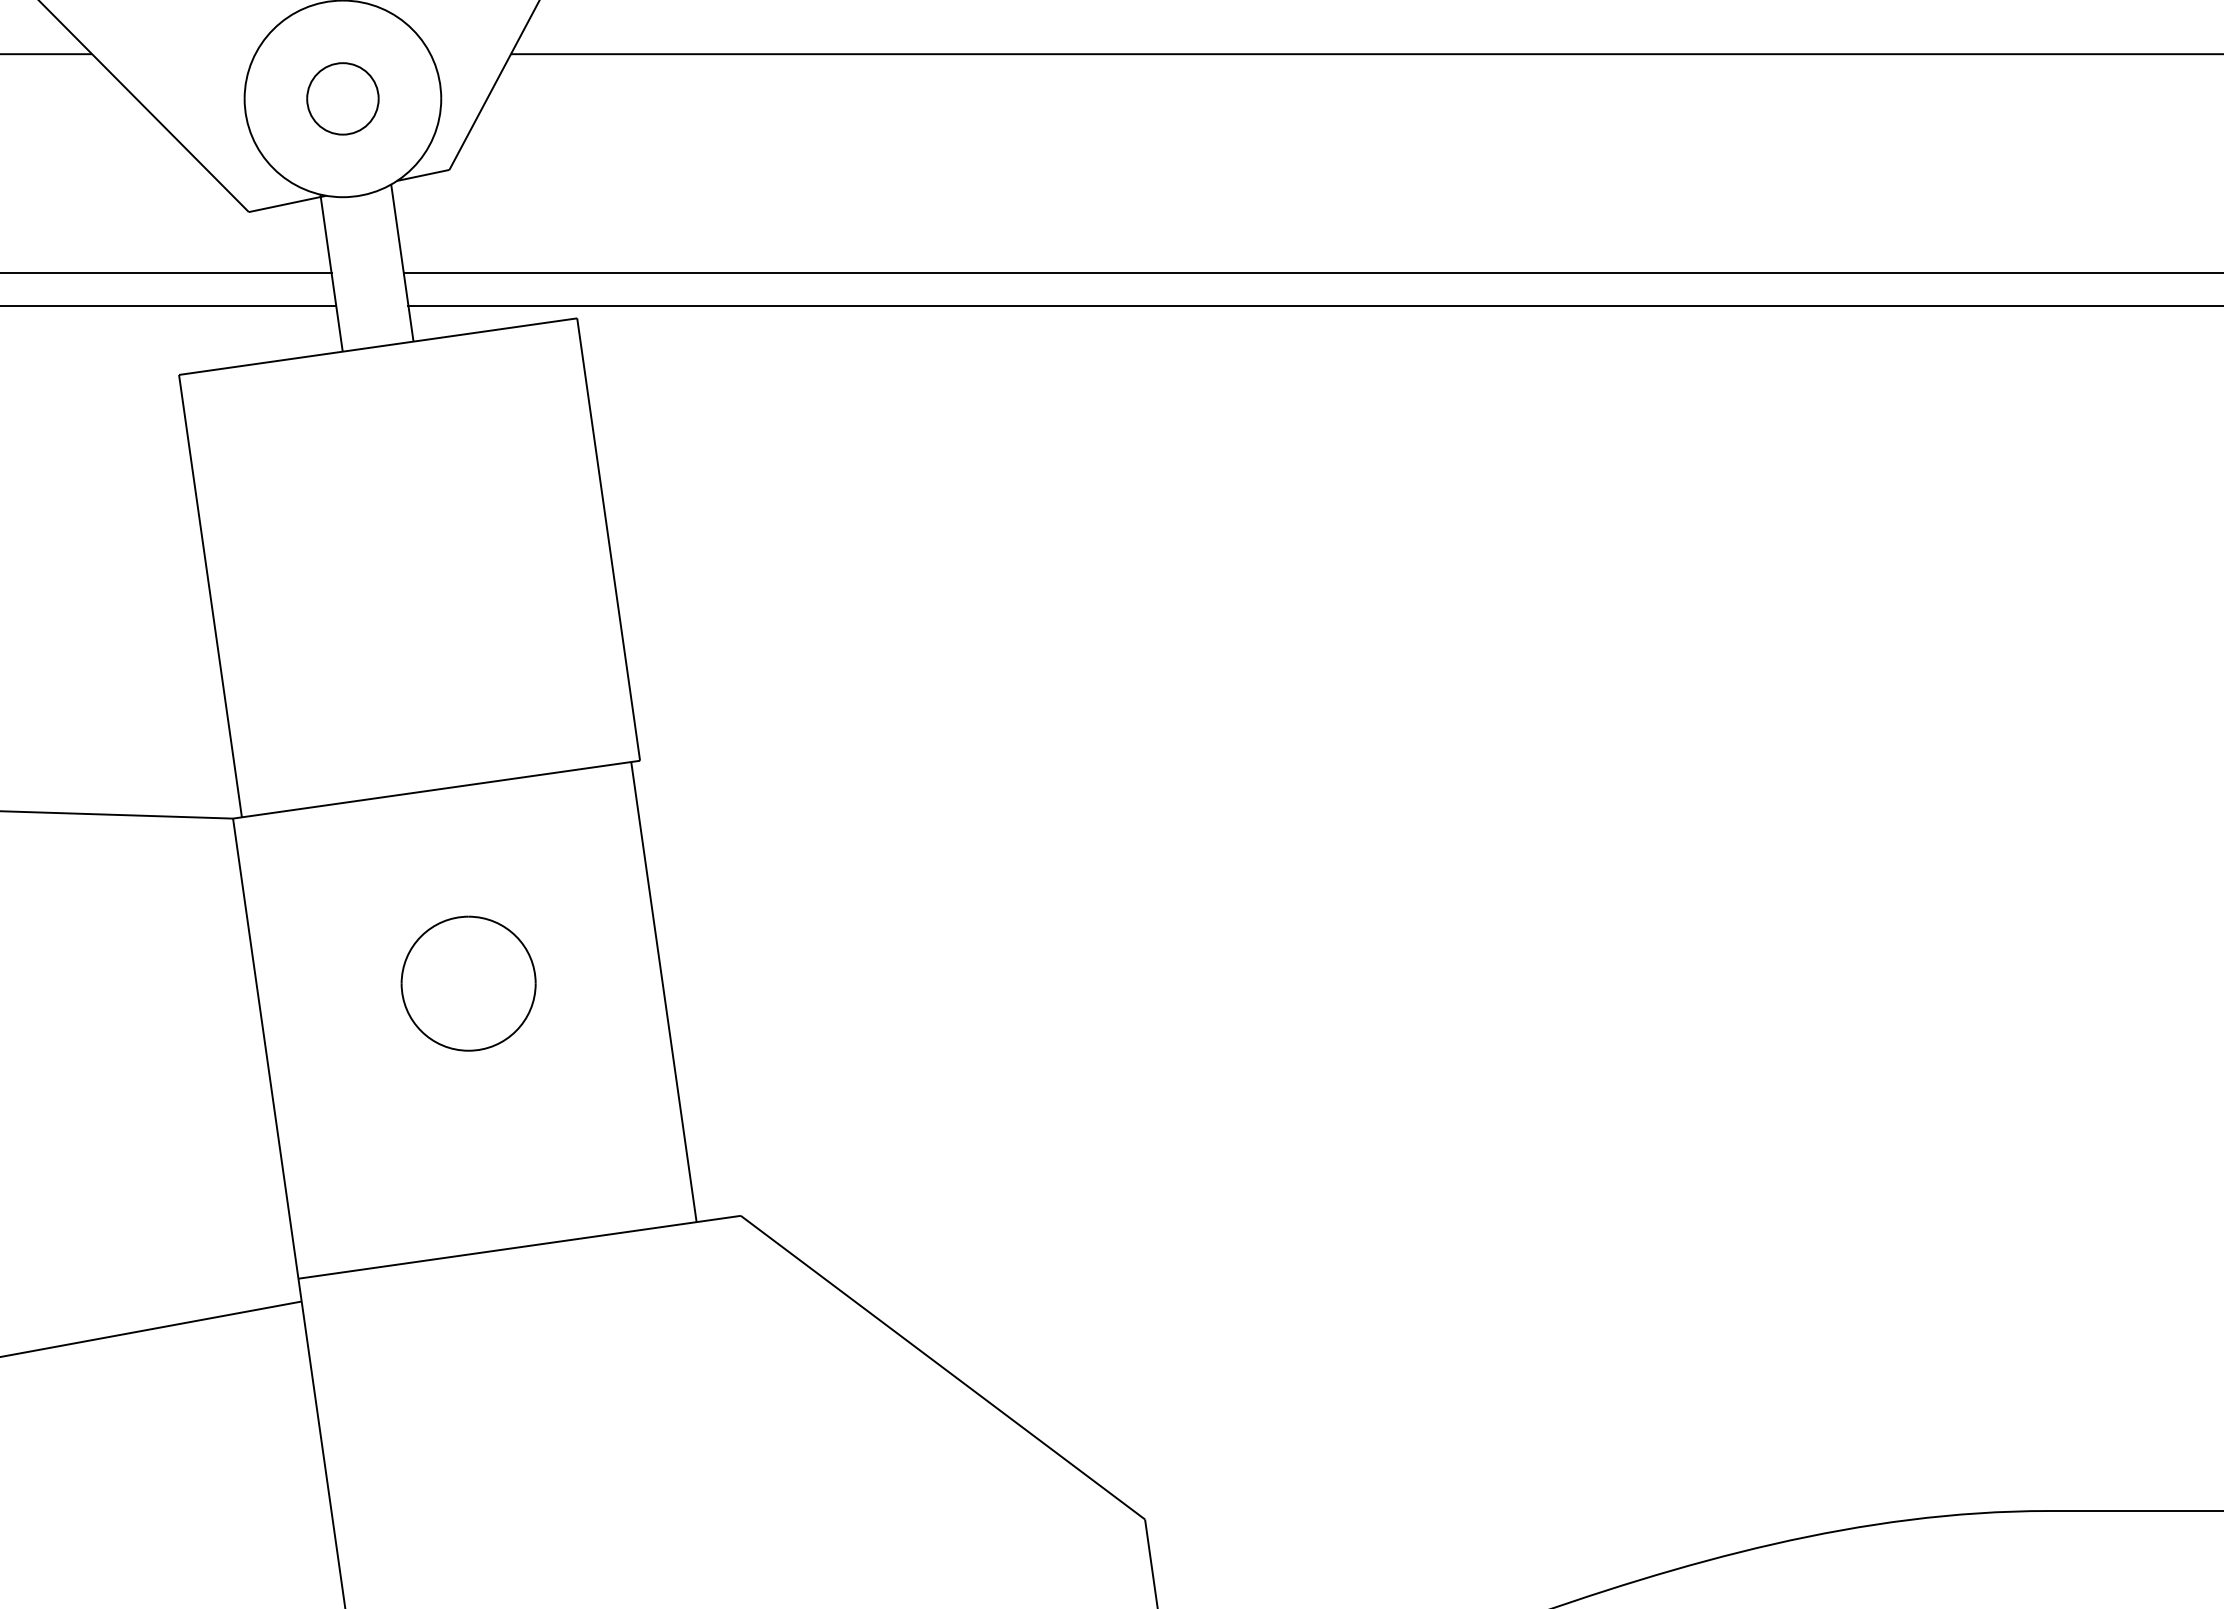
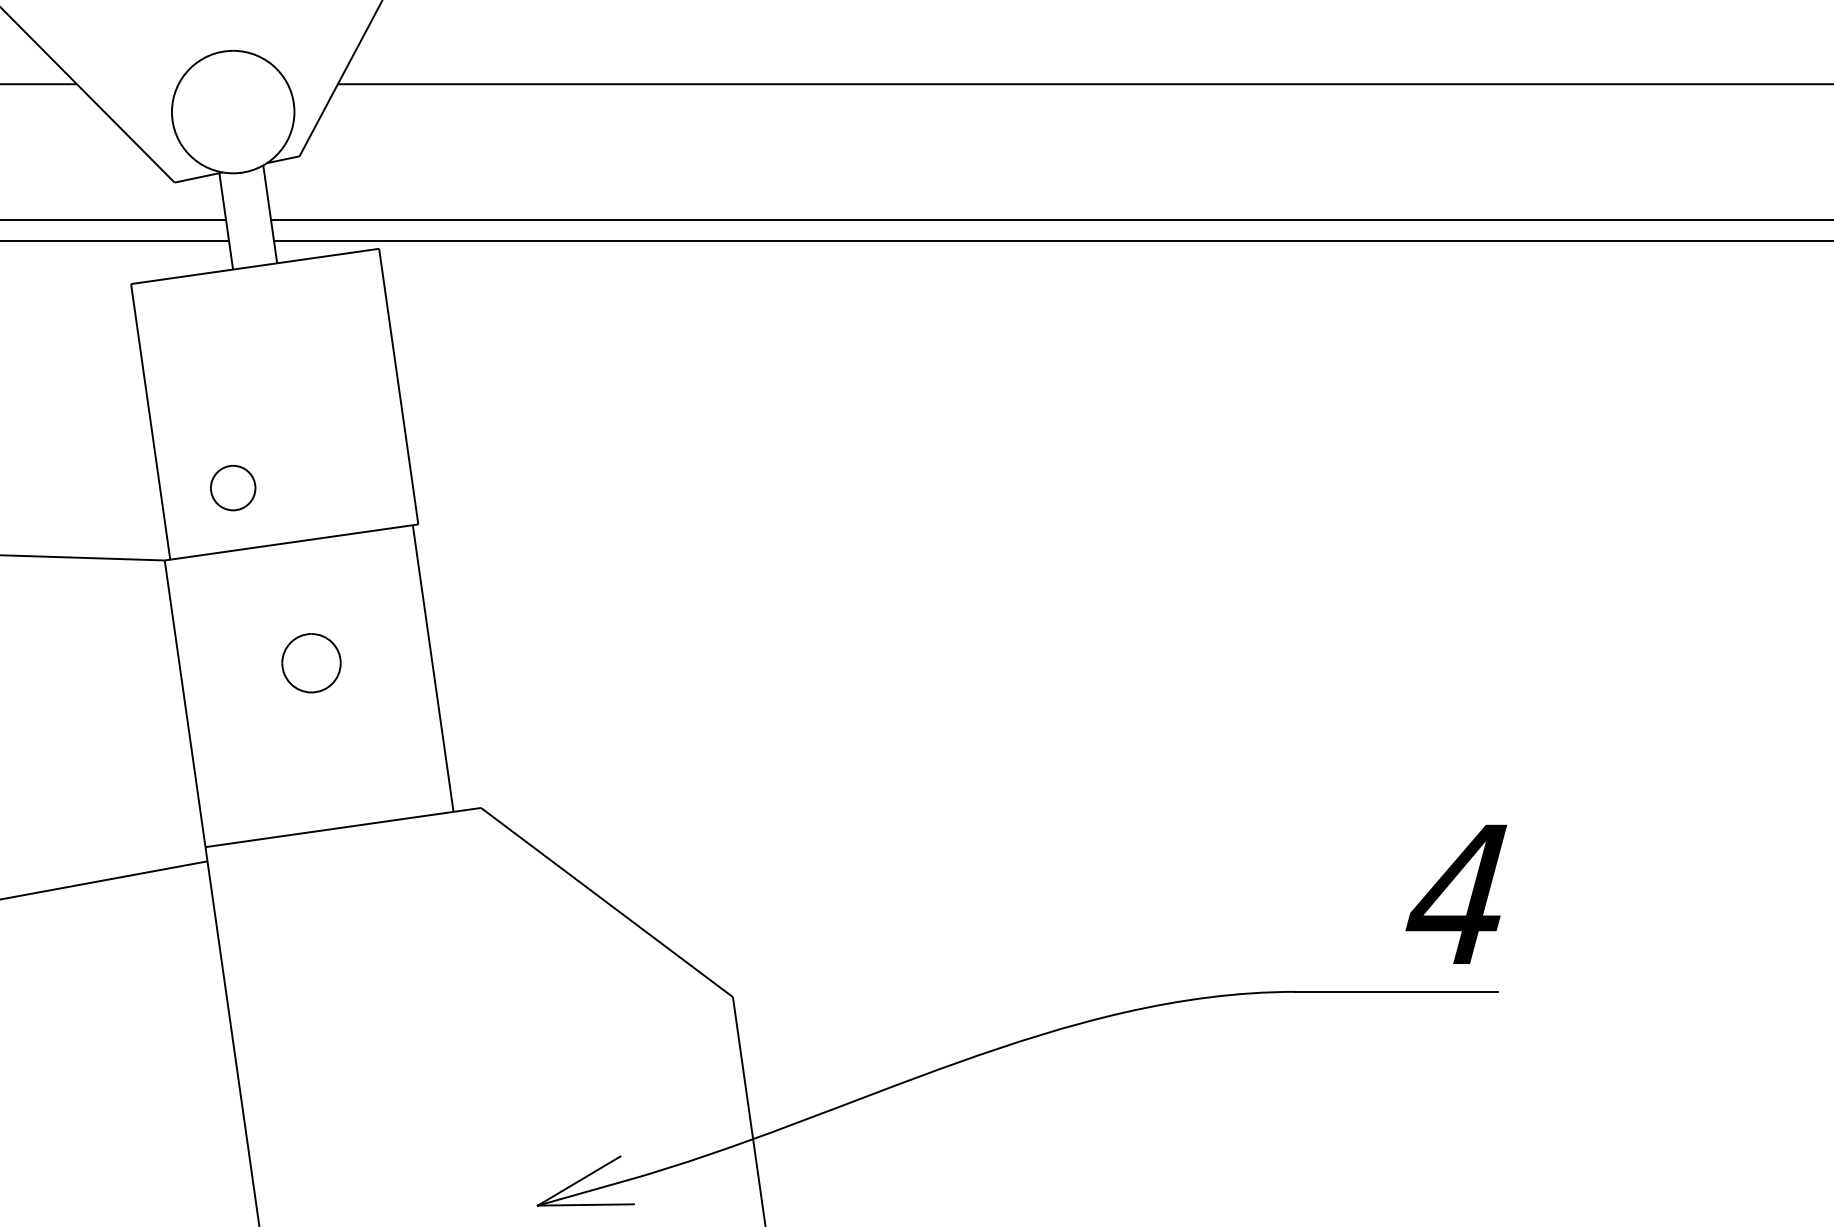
part: (343, 97) -> (233, 487), moved
part: (468, 982) -> (311, 662), size x0.7

